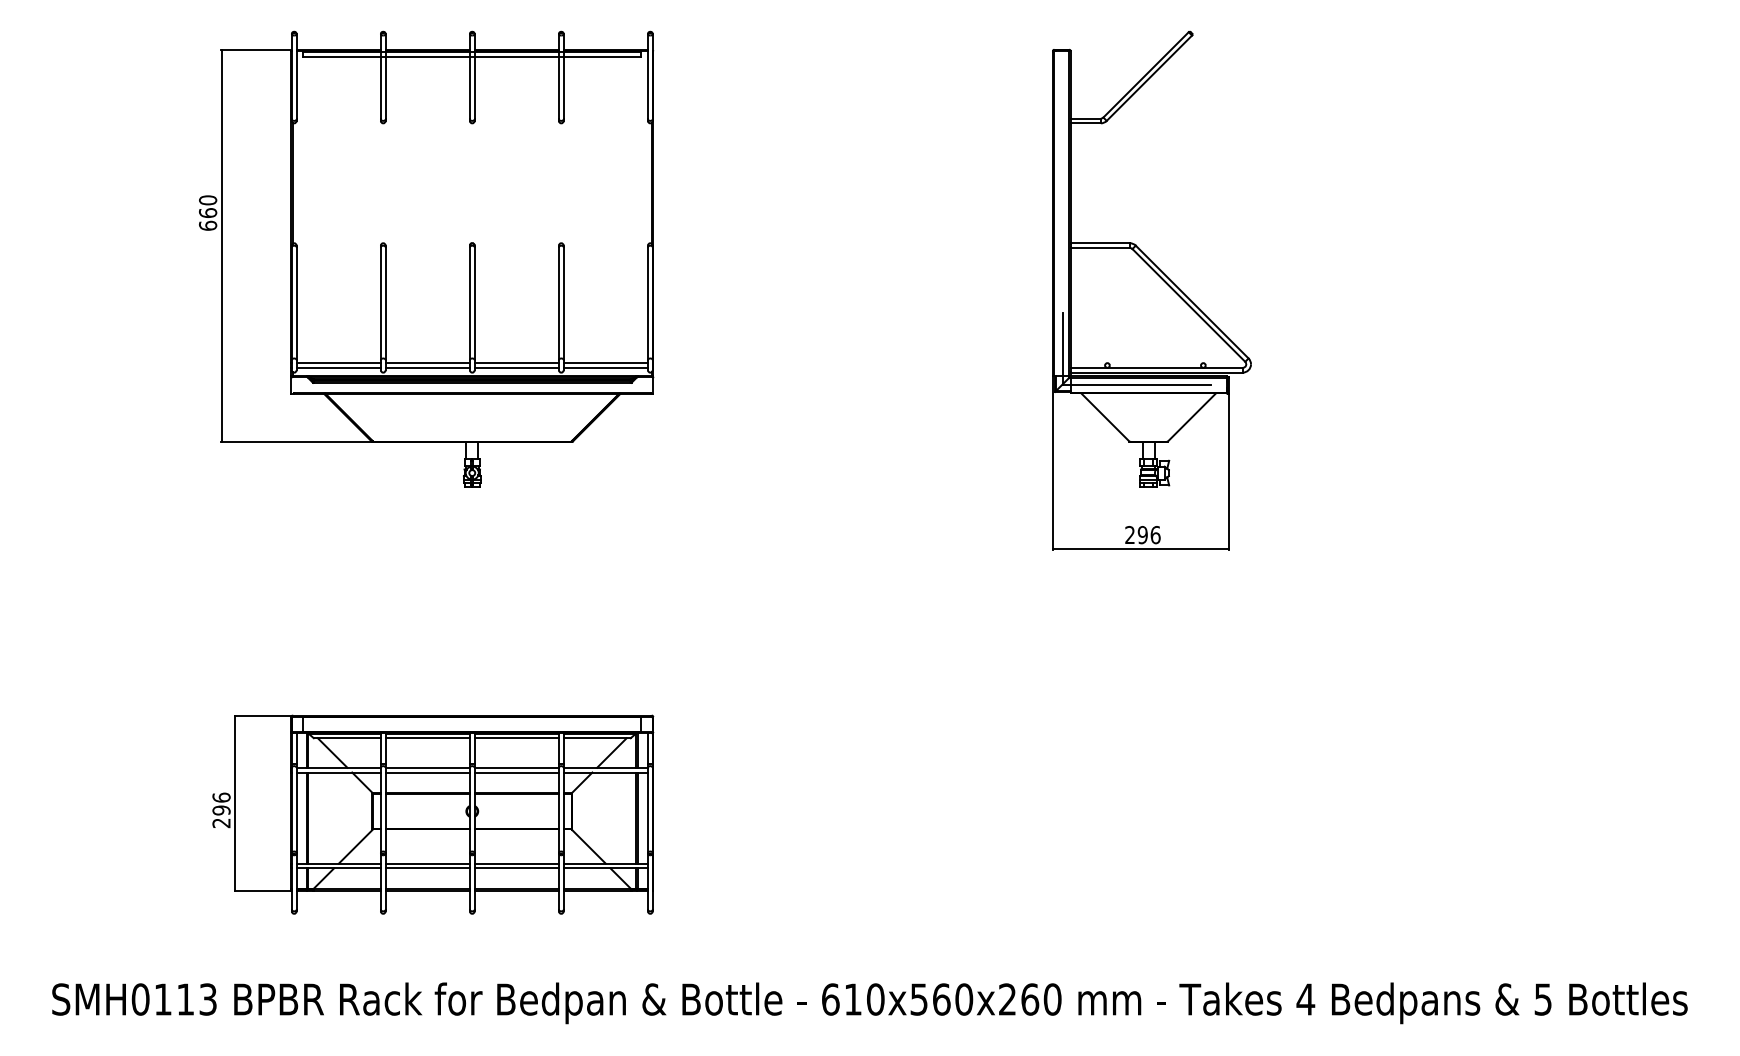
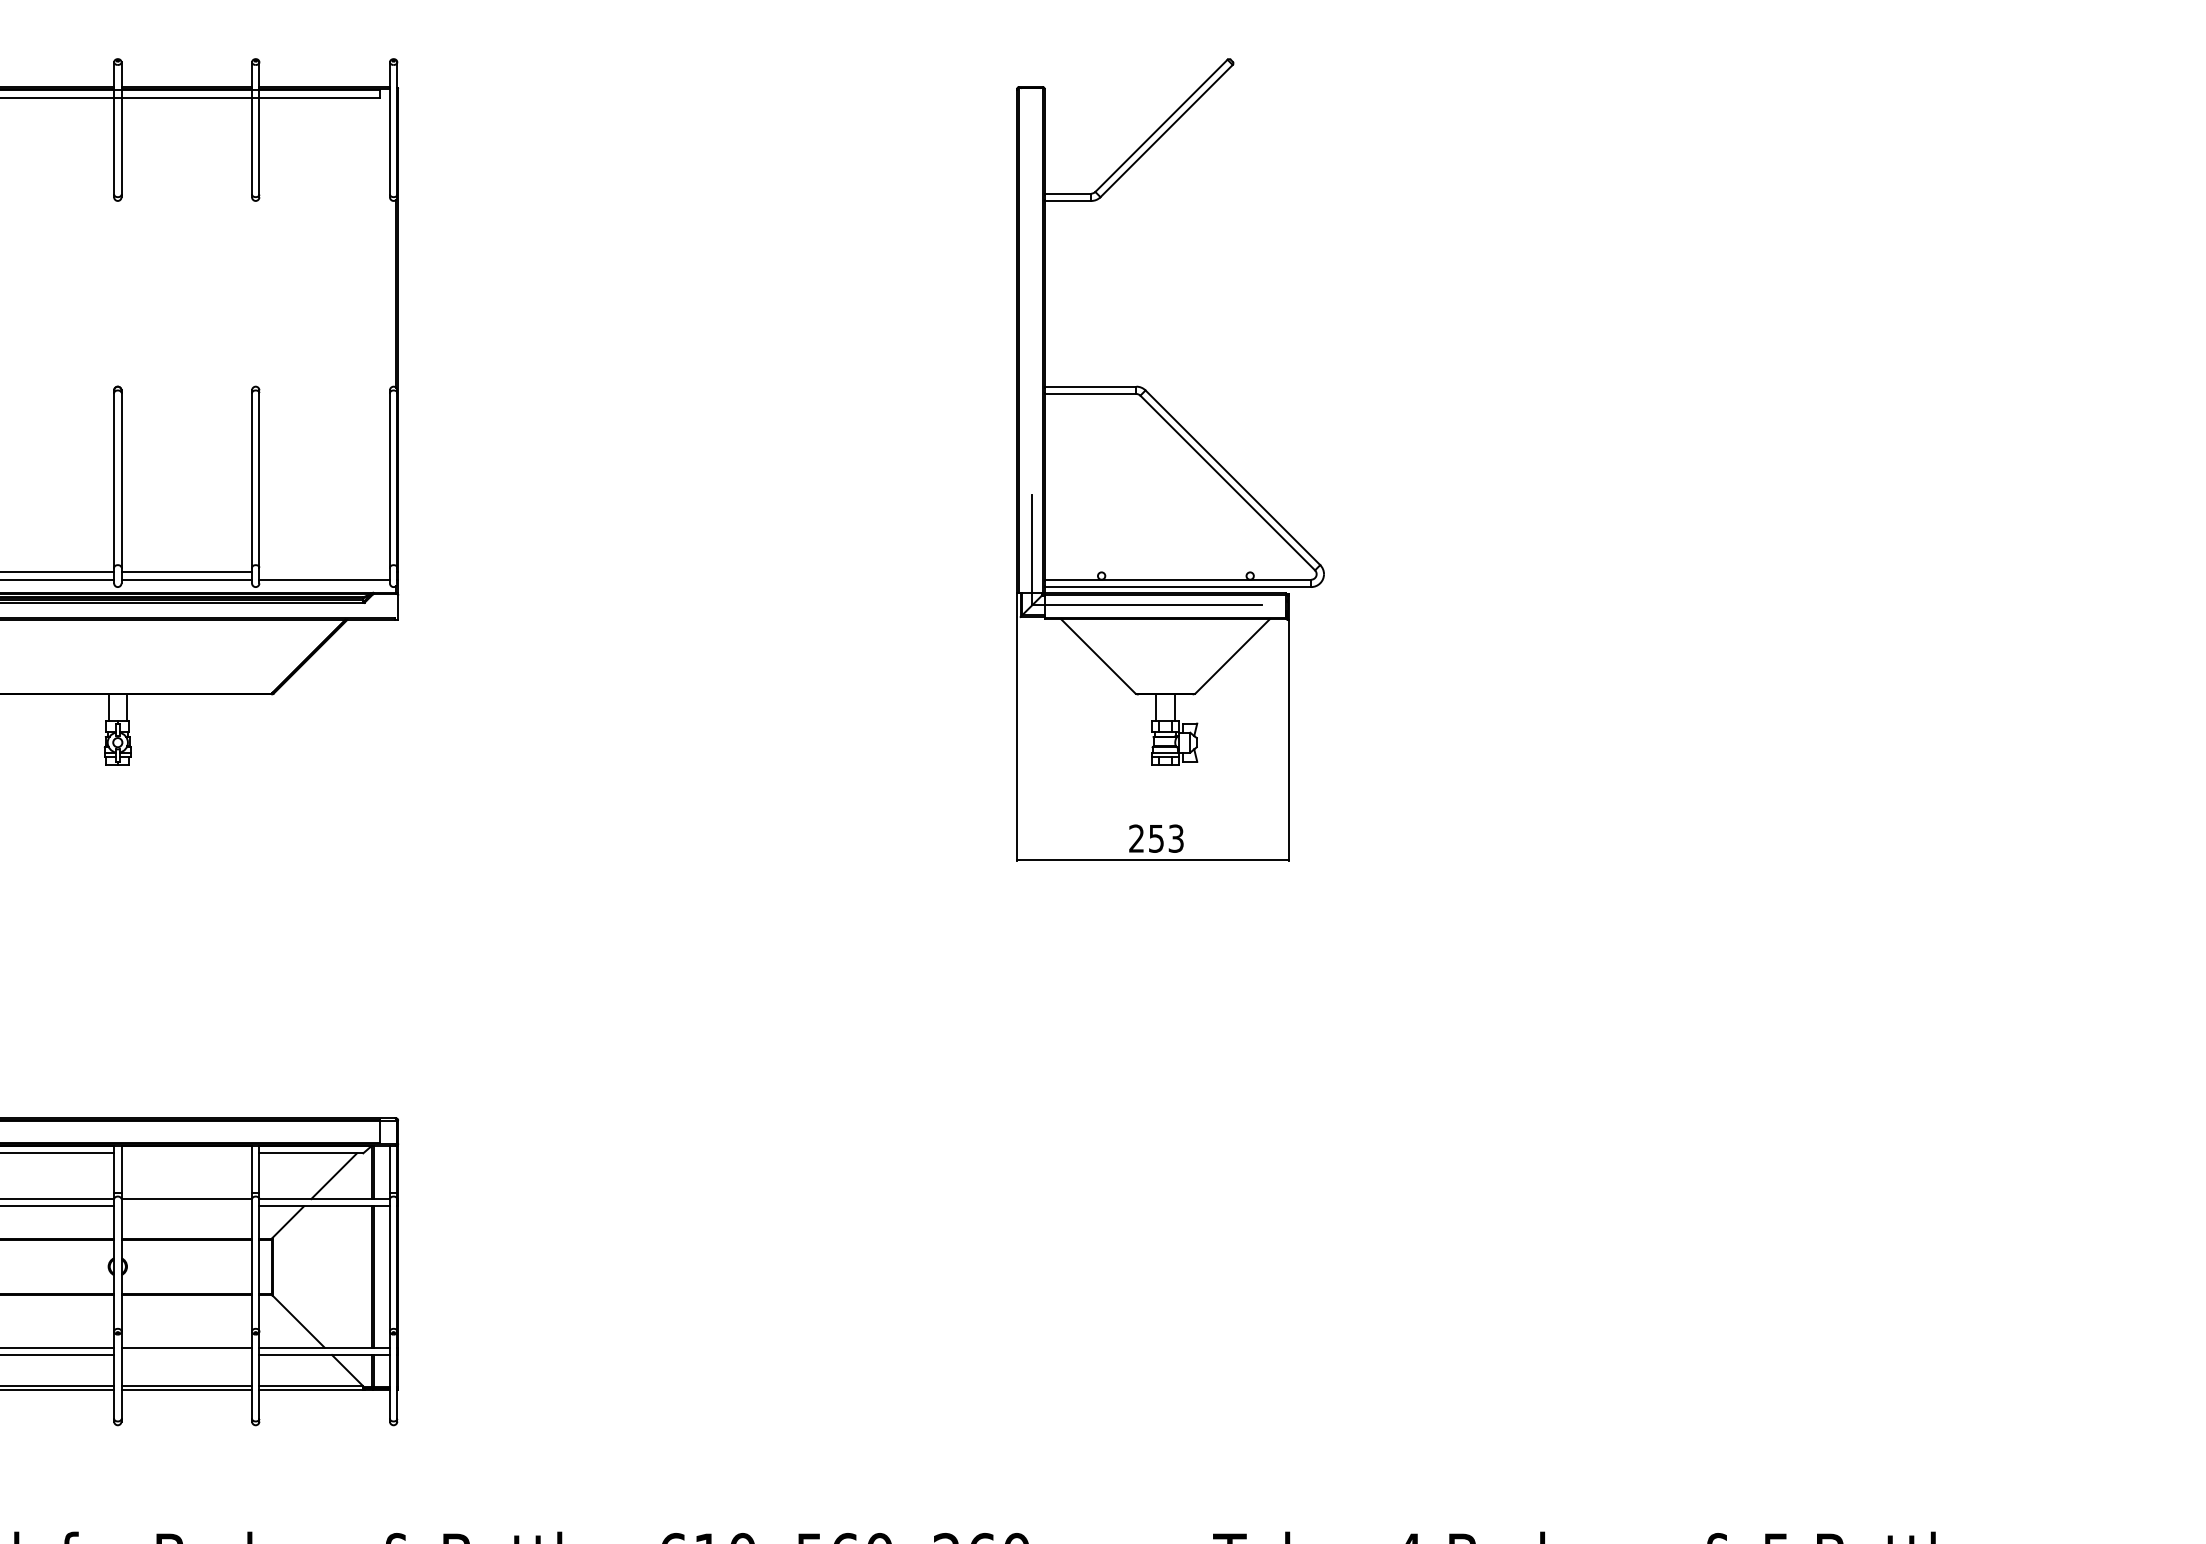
line: (605, 363) -> (324, 572), removed
text: (1148, 535) -> (1165, 839), 296 -> 253
line: (516, 738) -> (186, 1153), removed
line: (516, 772) -> (186, 1206), removed
line: (516, 868) -> (186, 1355), removed

